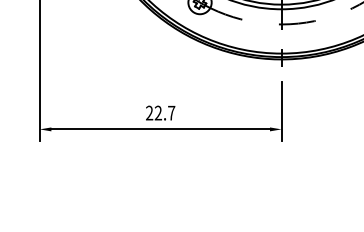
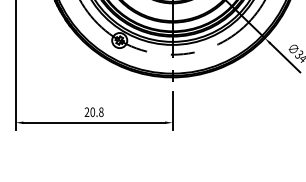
text: (164, 113) -> (96, 112), 22.7 -> 20.8

